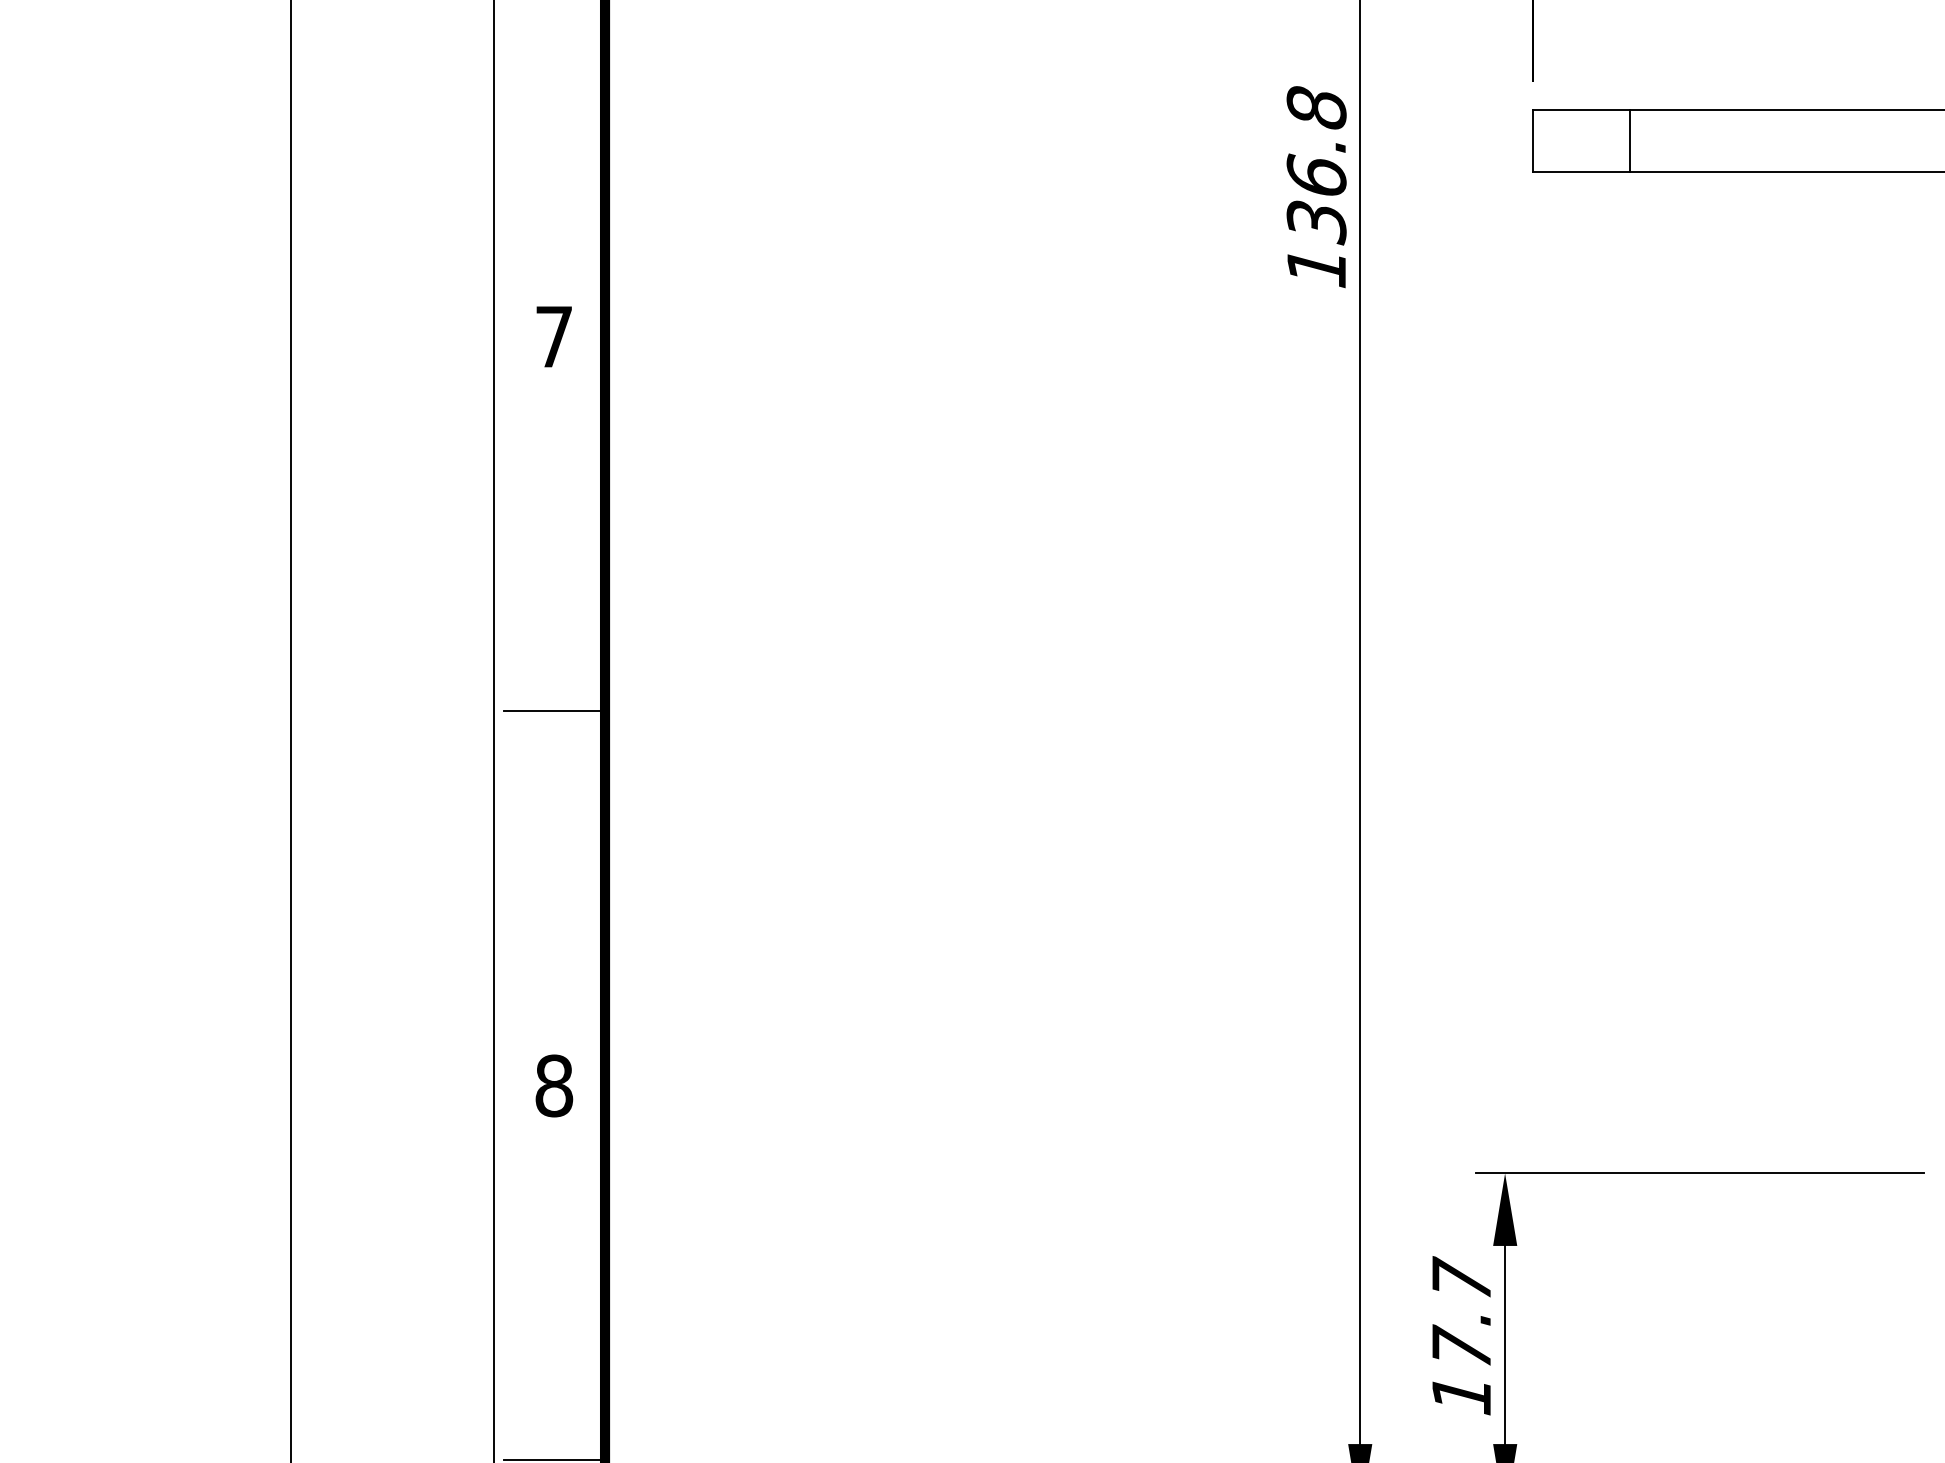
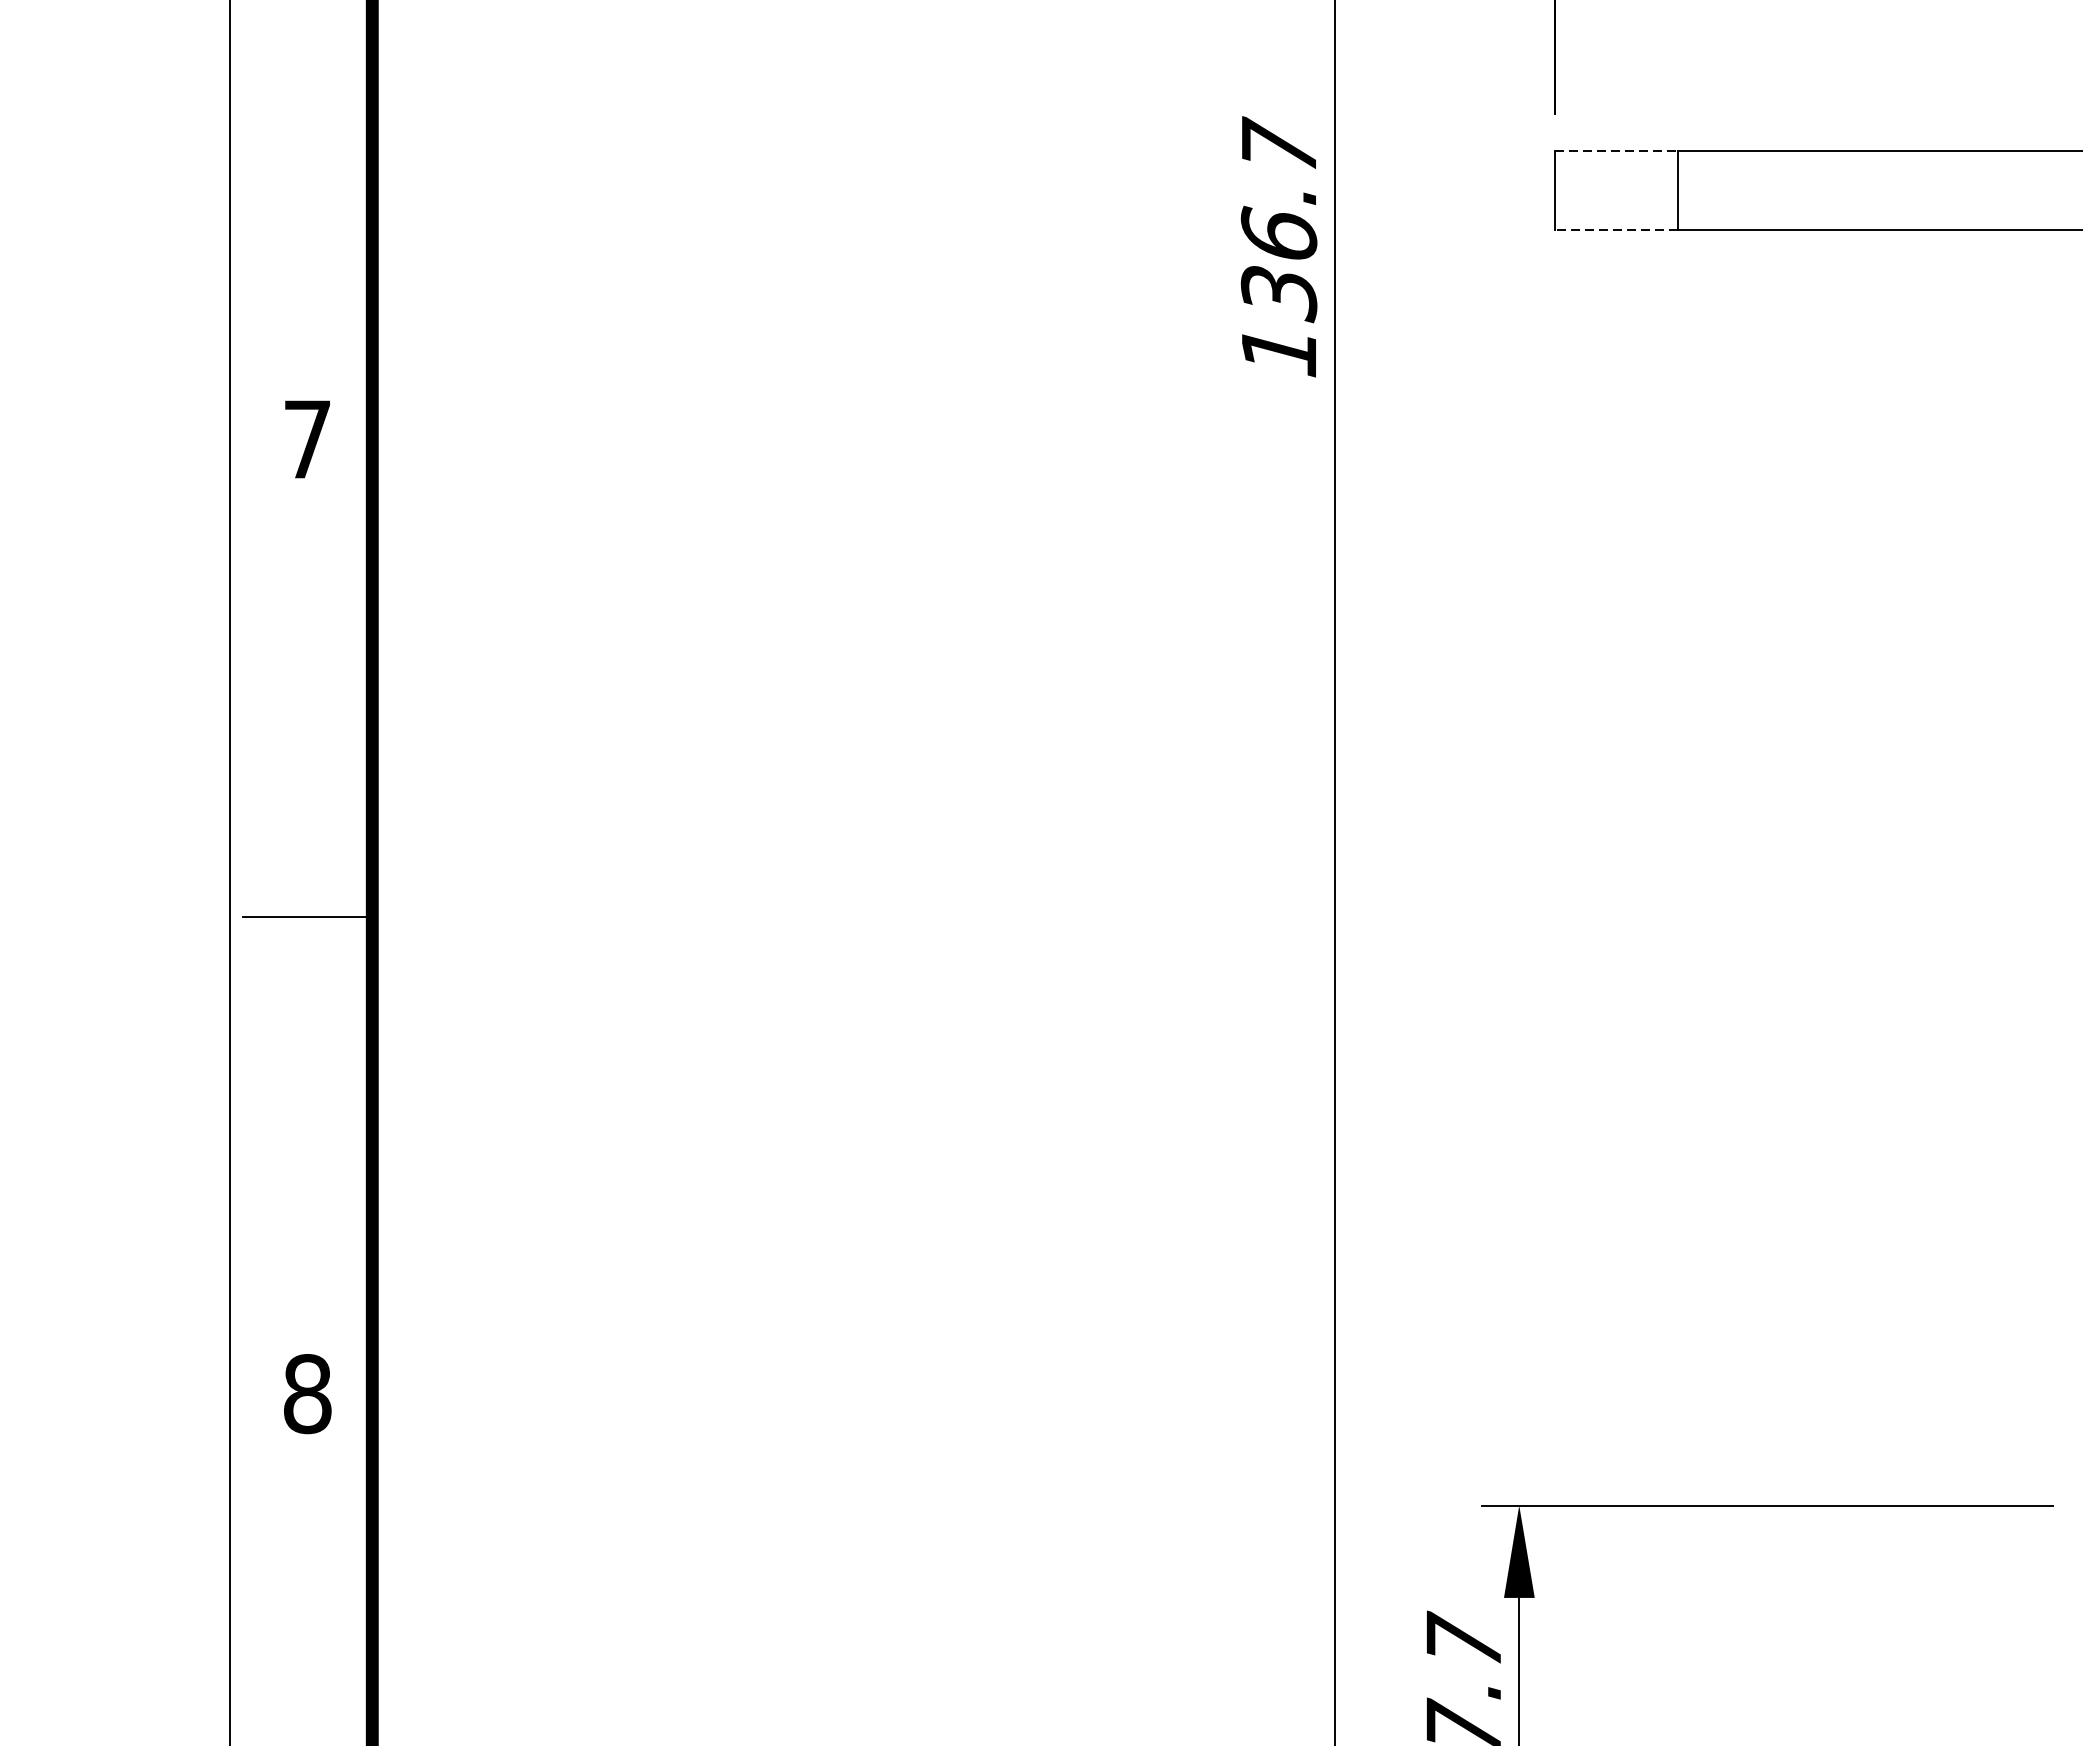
text: (1316, 106) -> (1278, 145), 136.8 -> 136.7
line: (1581, 110) -> (1616, 151), solid -> dashed
line: (1580, 172) -> (1615, 230), solid -> dashed

